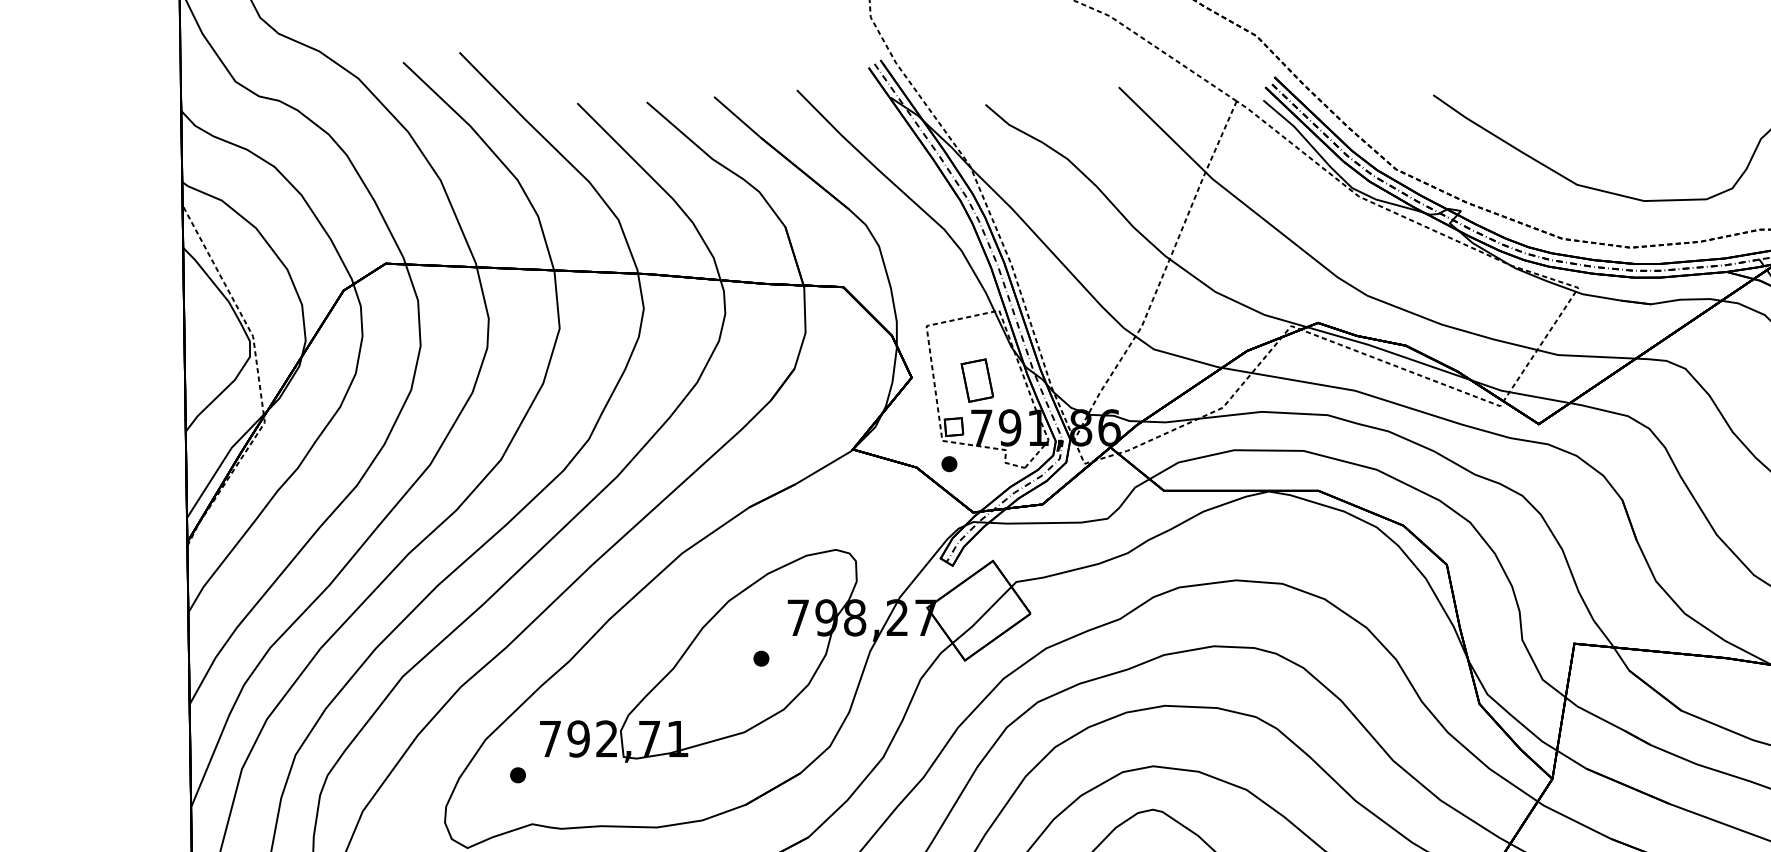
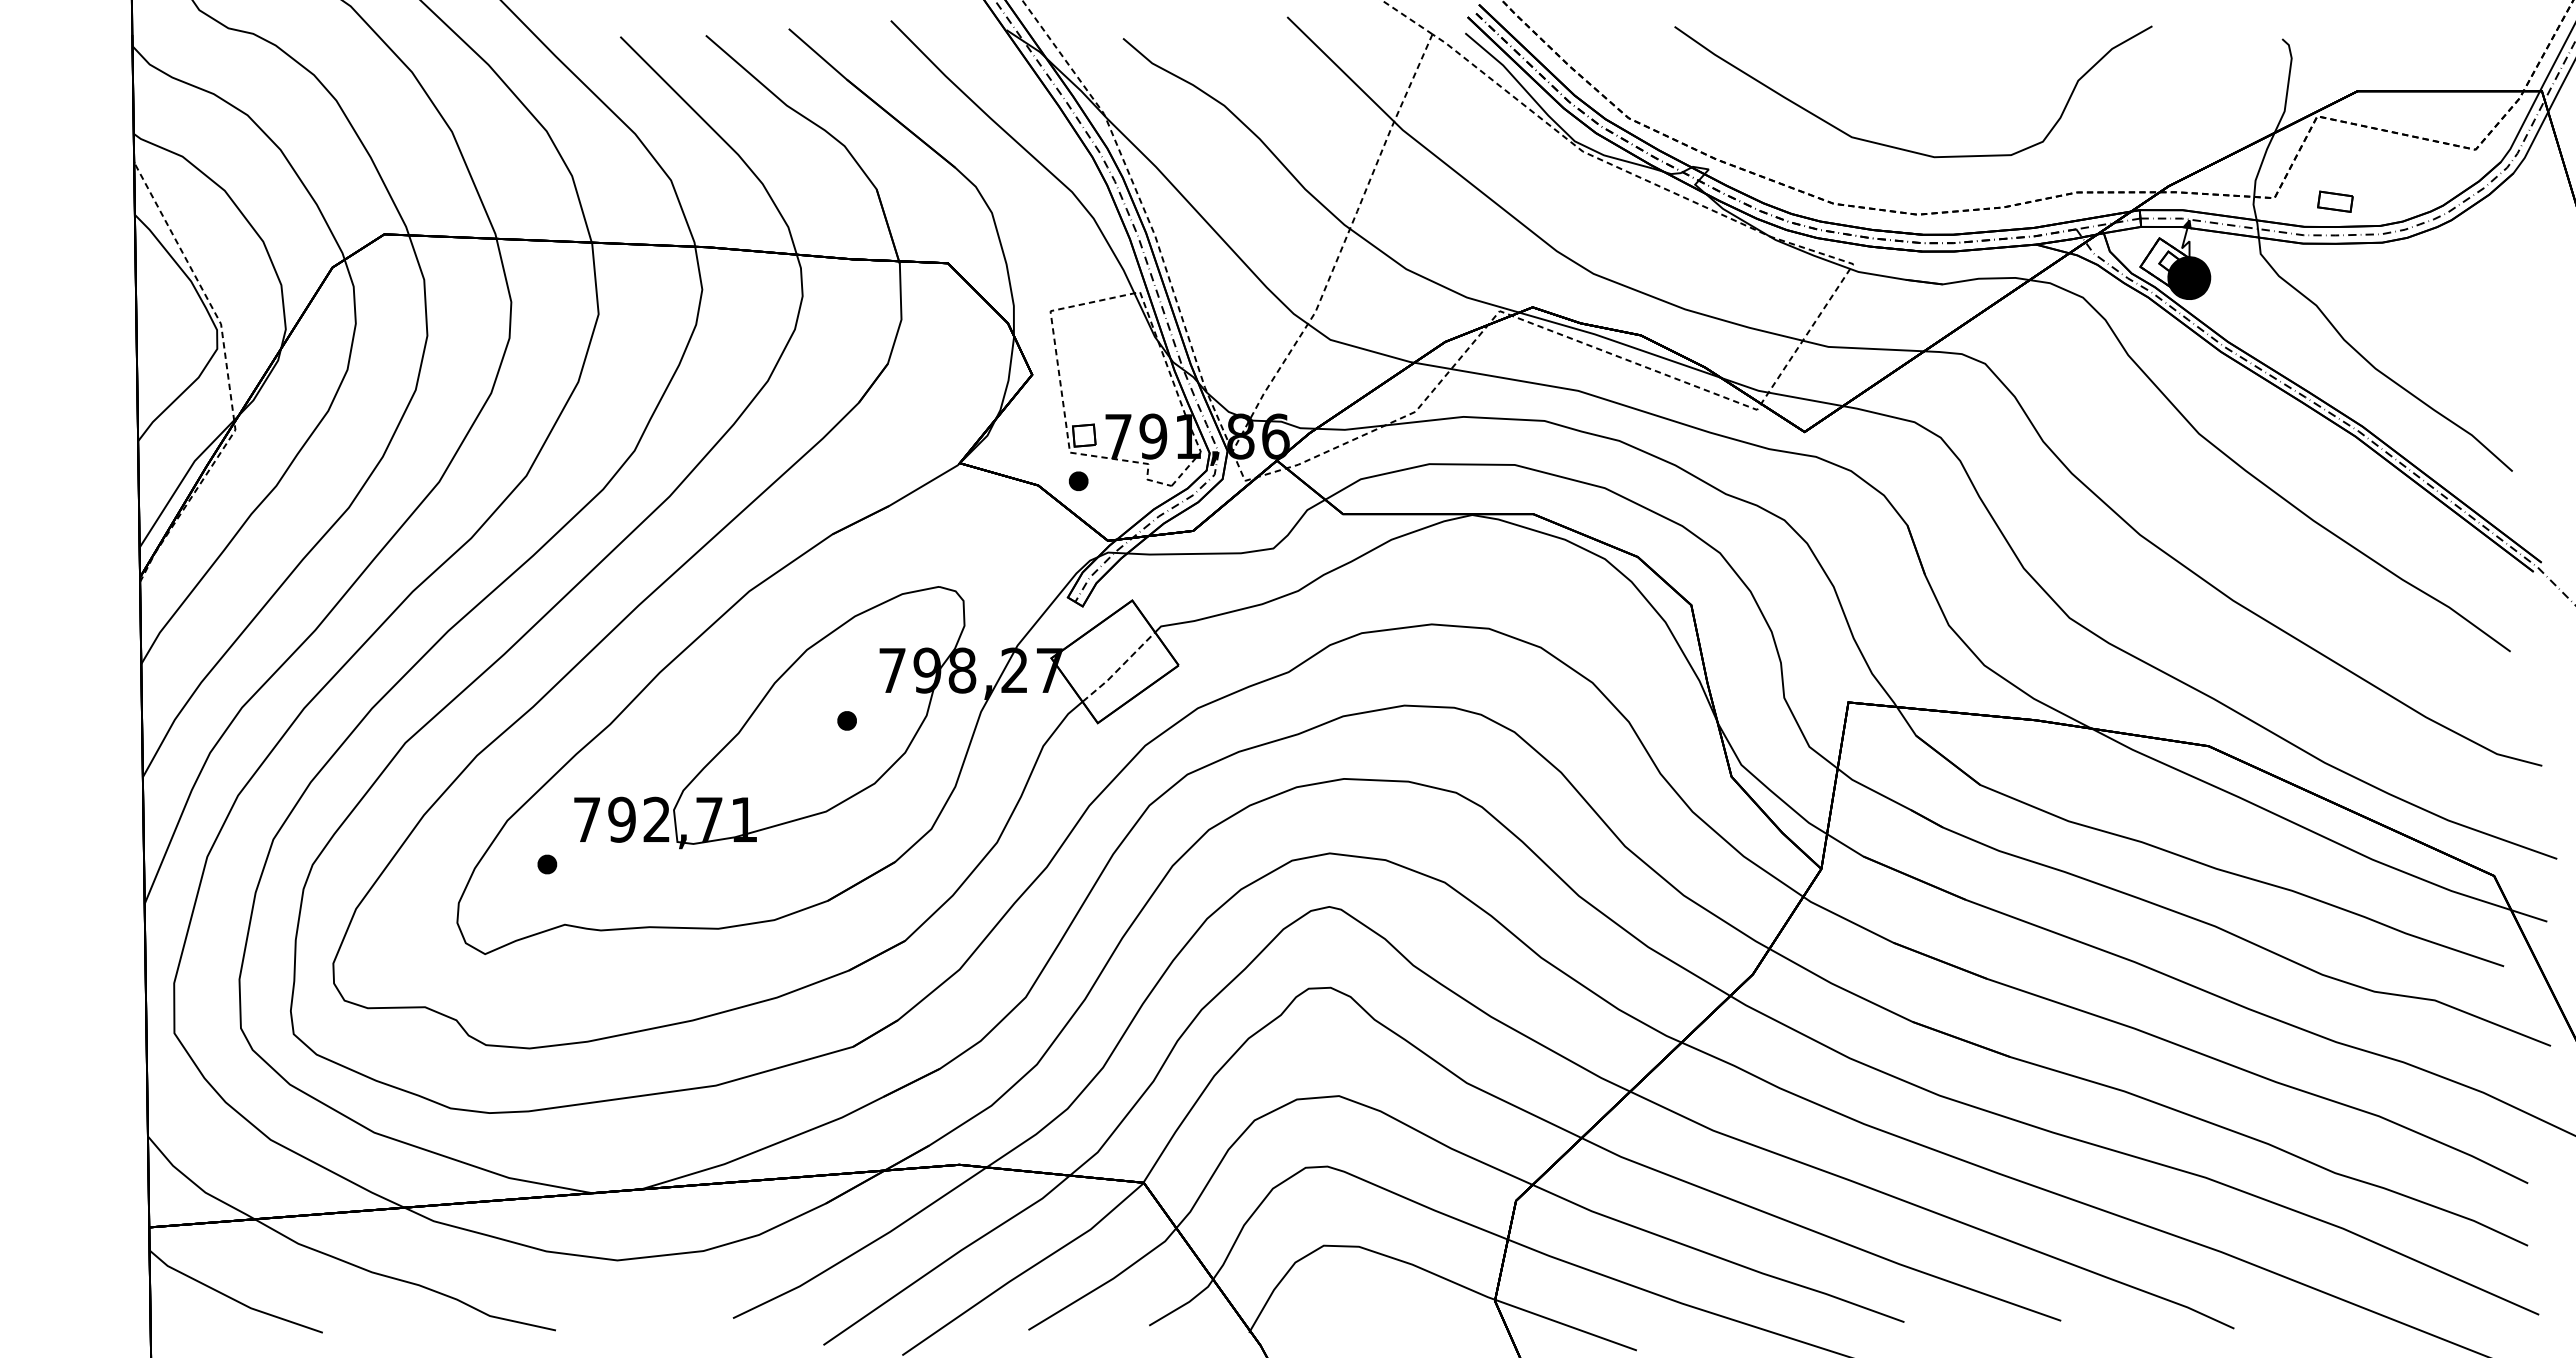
part: (976, 380) -> (1112, 378), removed
line: (983, 615) -> (1120, 667), solid -> dashed

